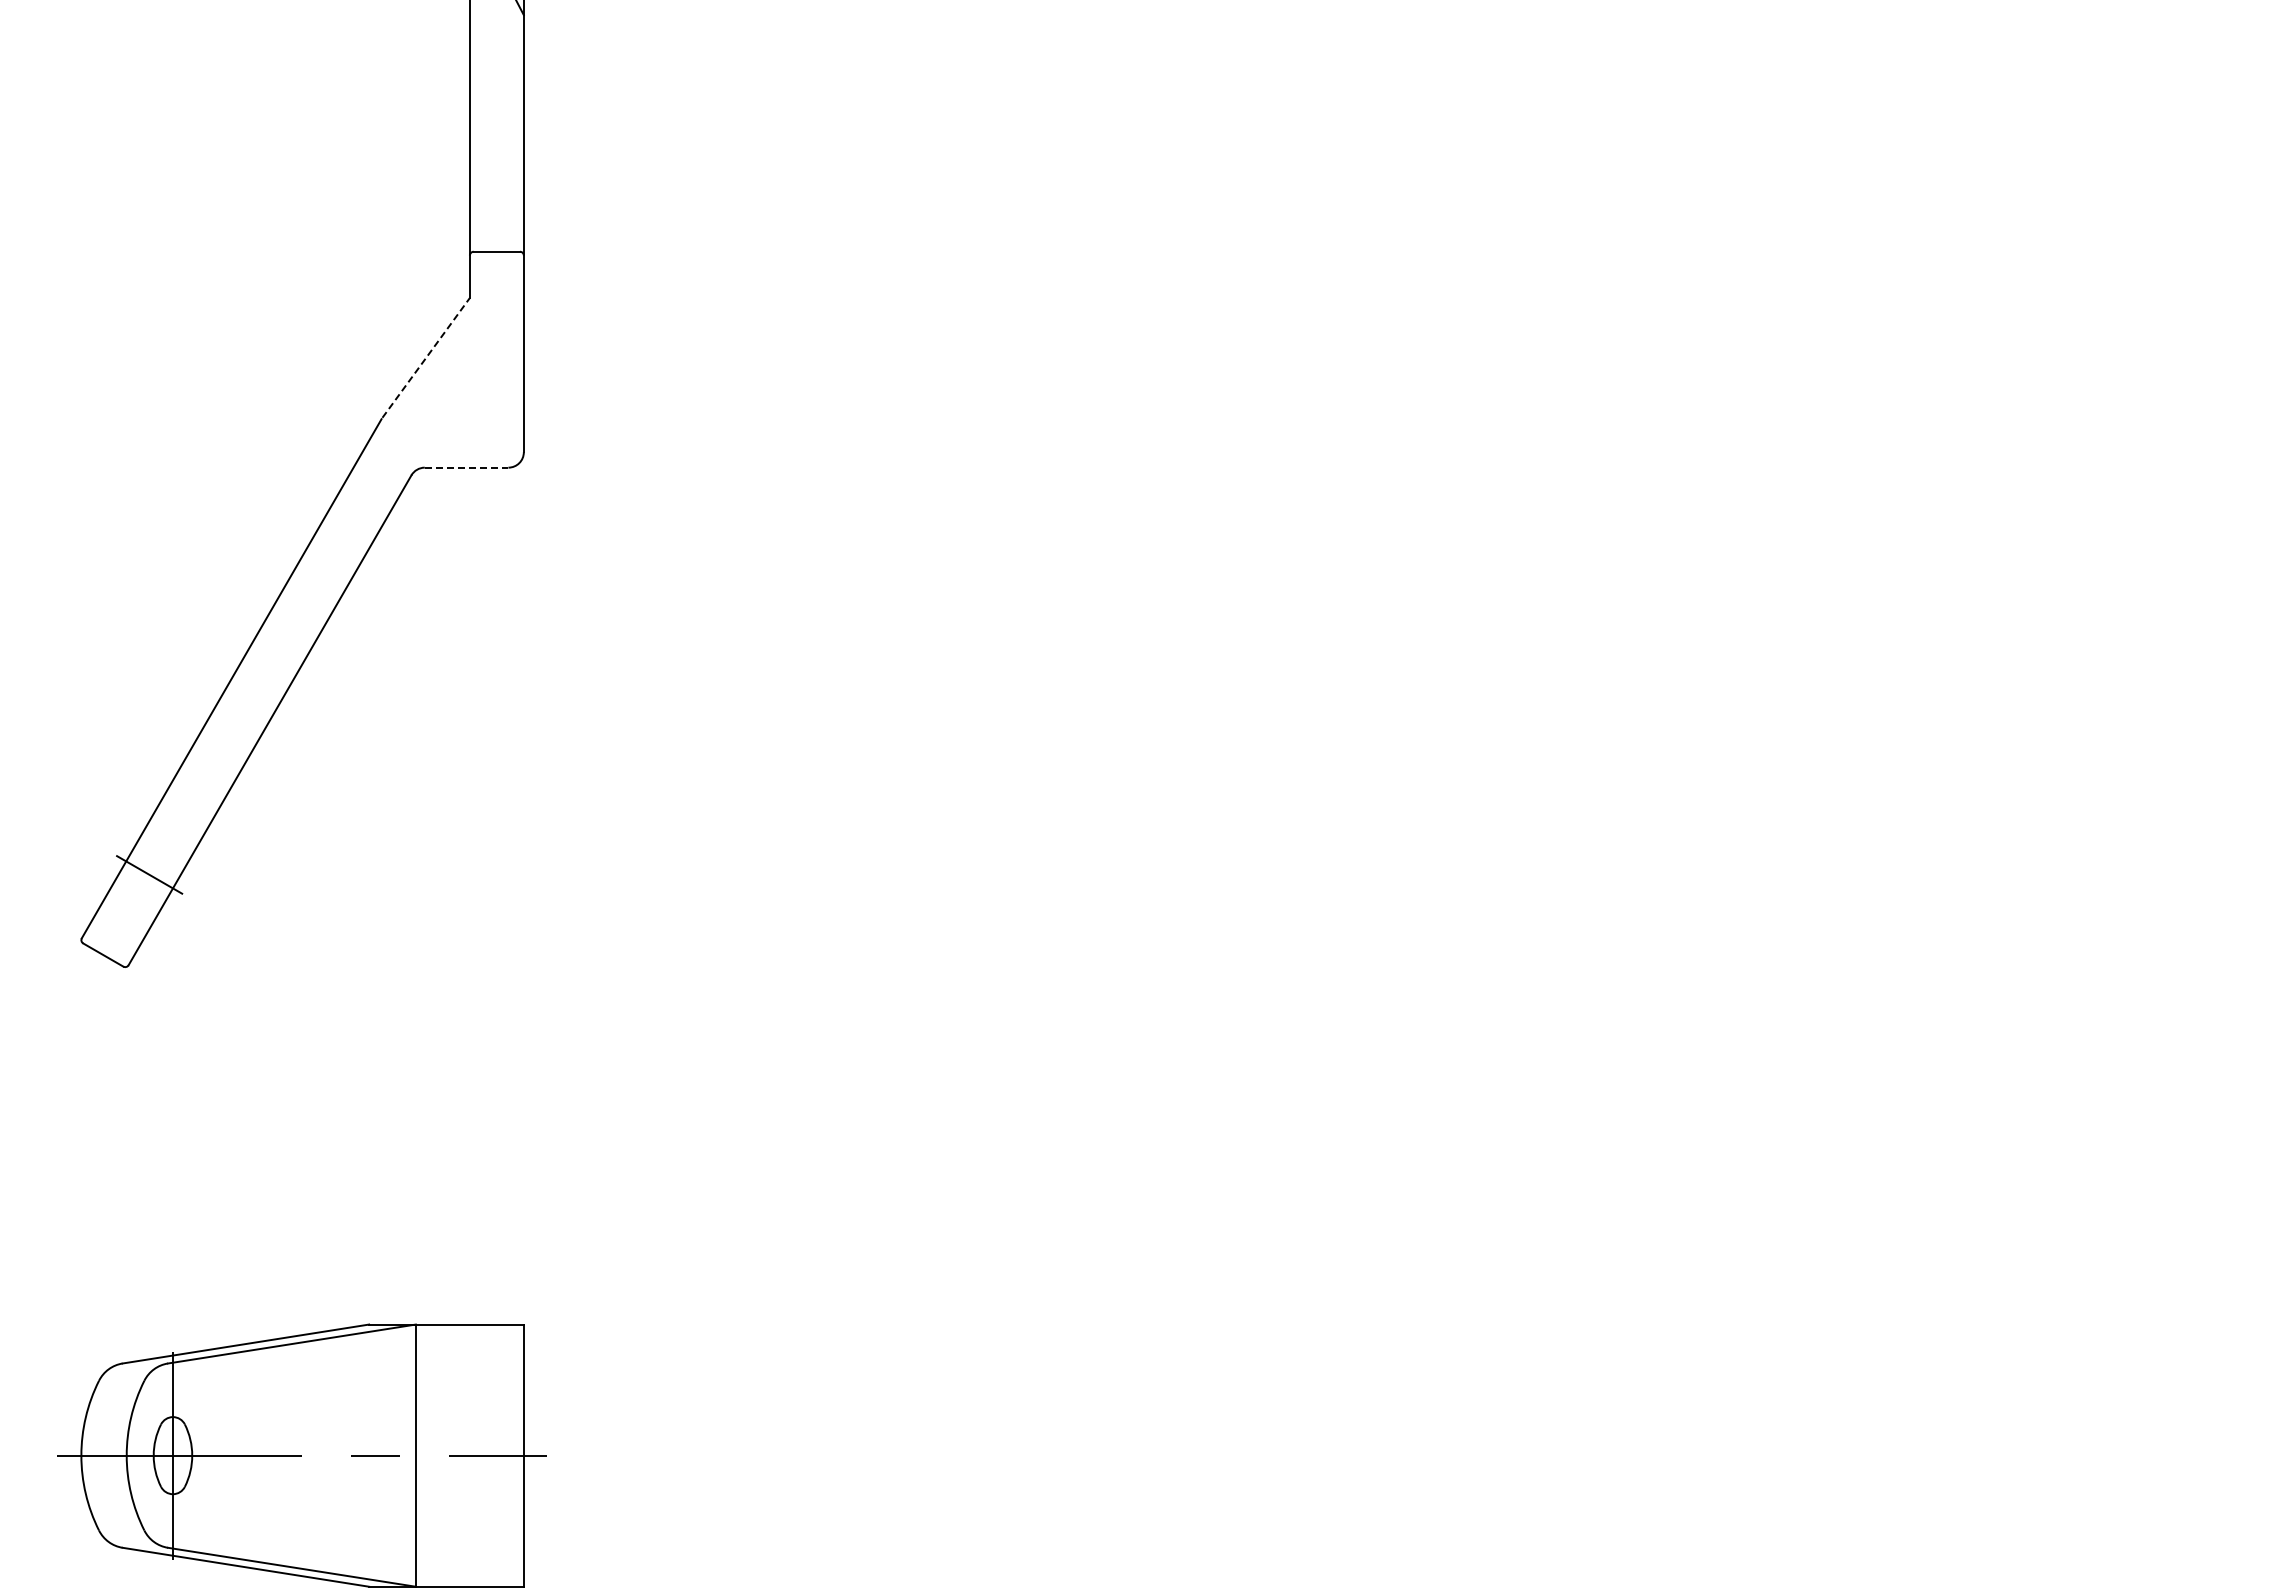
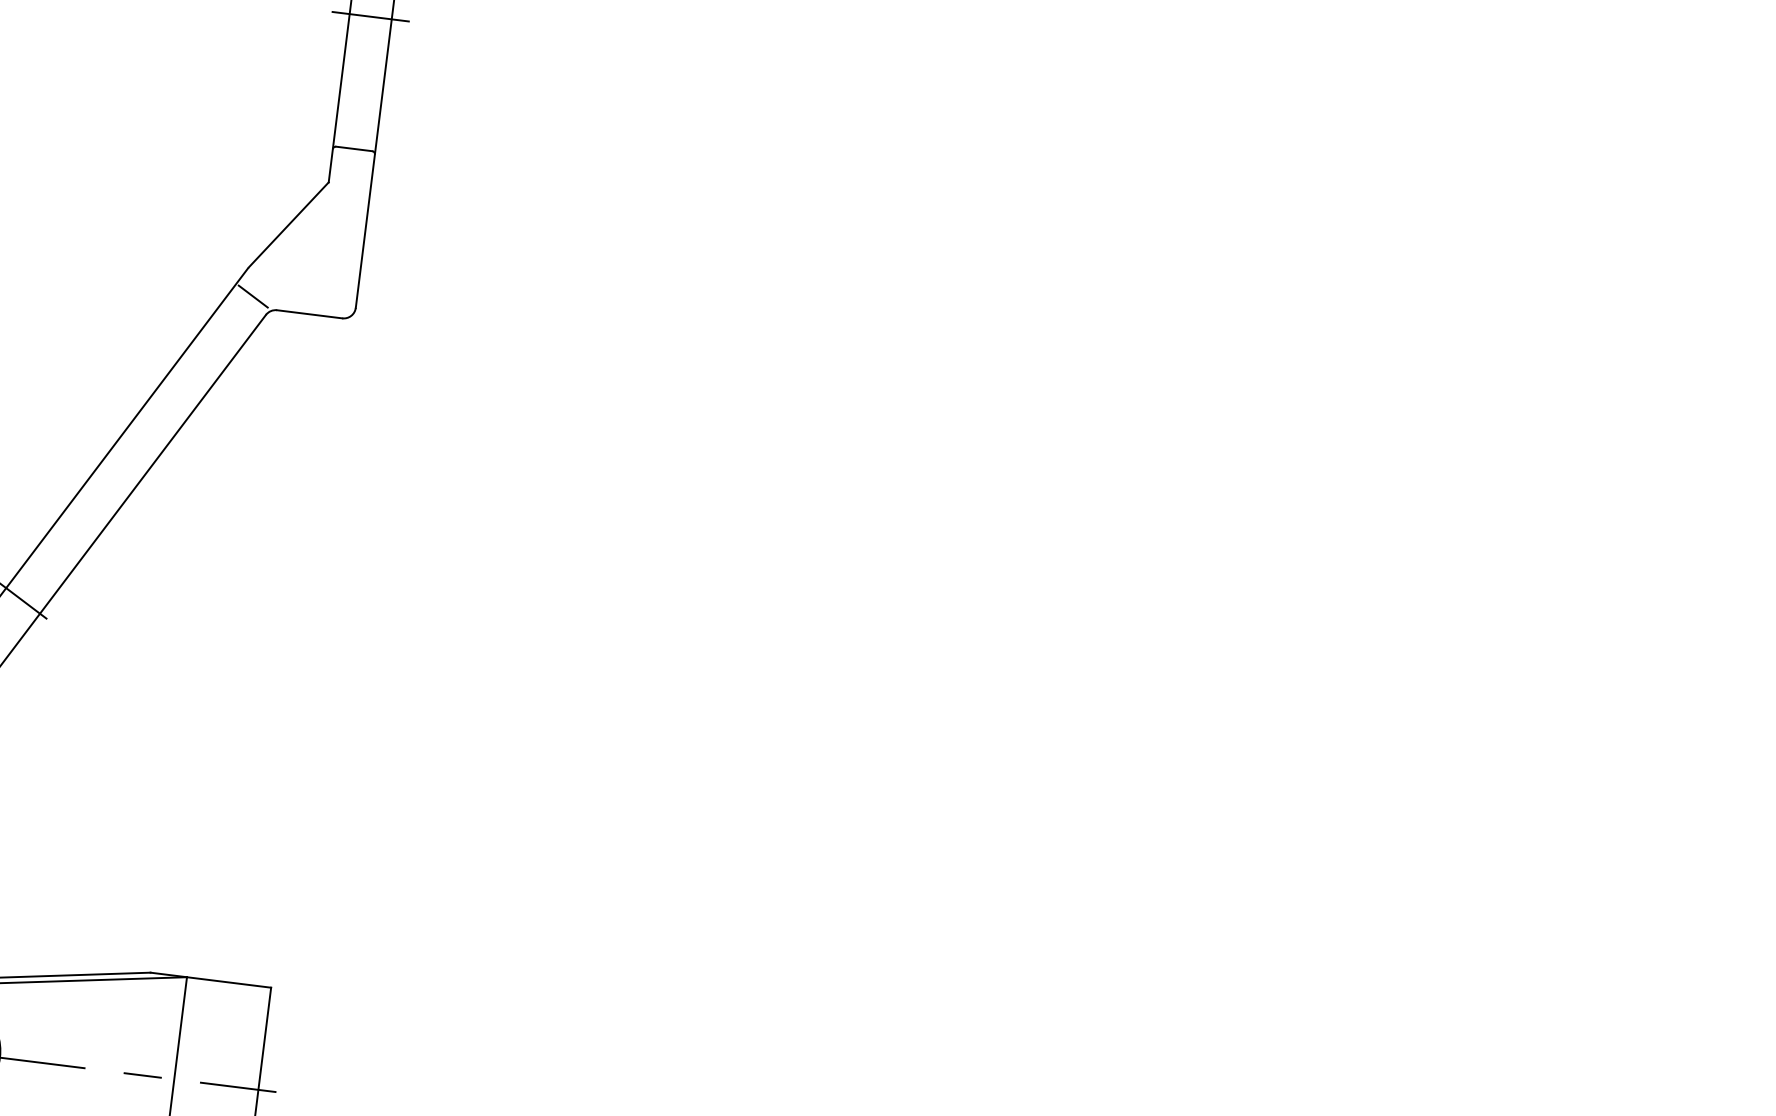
line: (496, 82) -> (370, 17), added
line: (426, 357) -> (289, 224), dashed -> solid
line: (392, 453) -> (253, 296), added
line: (466, 467) -> (309, 314), dashed -> solid

